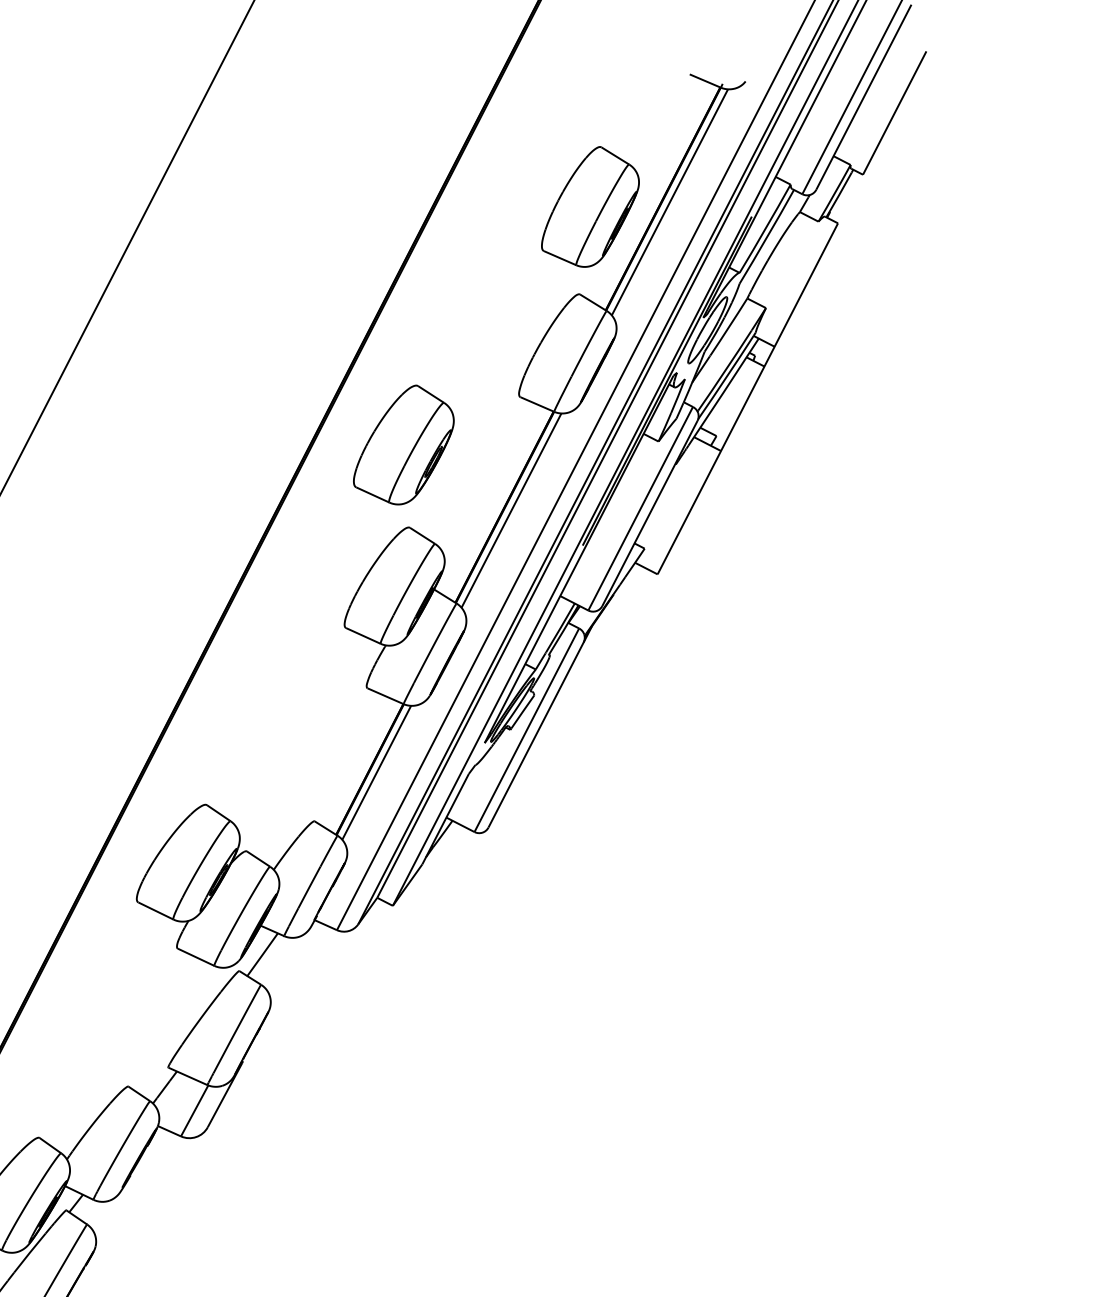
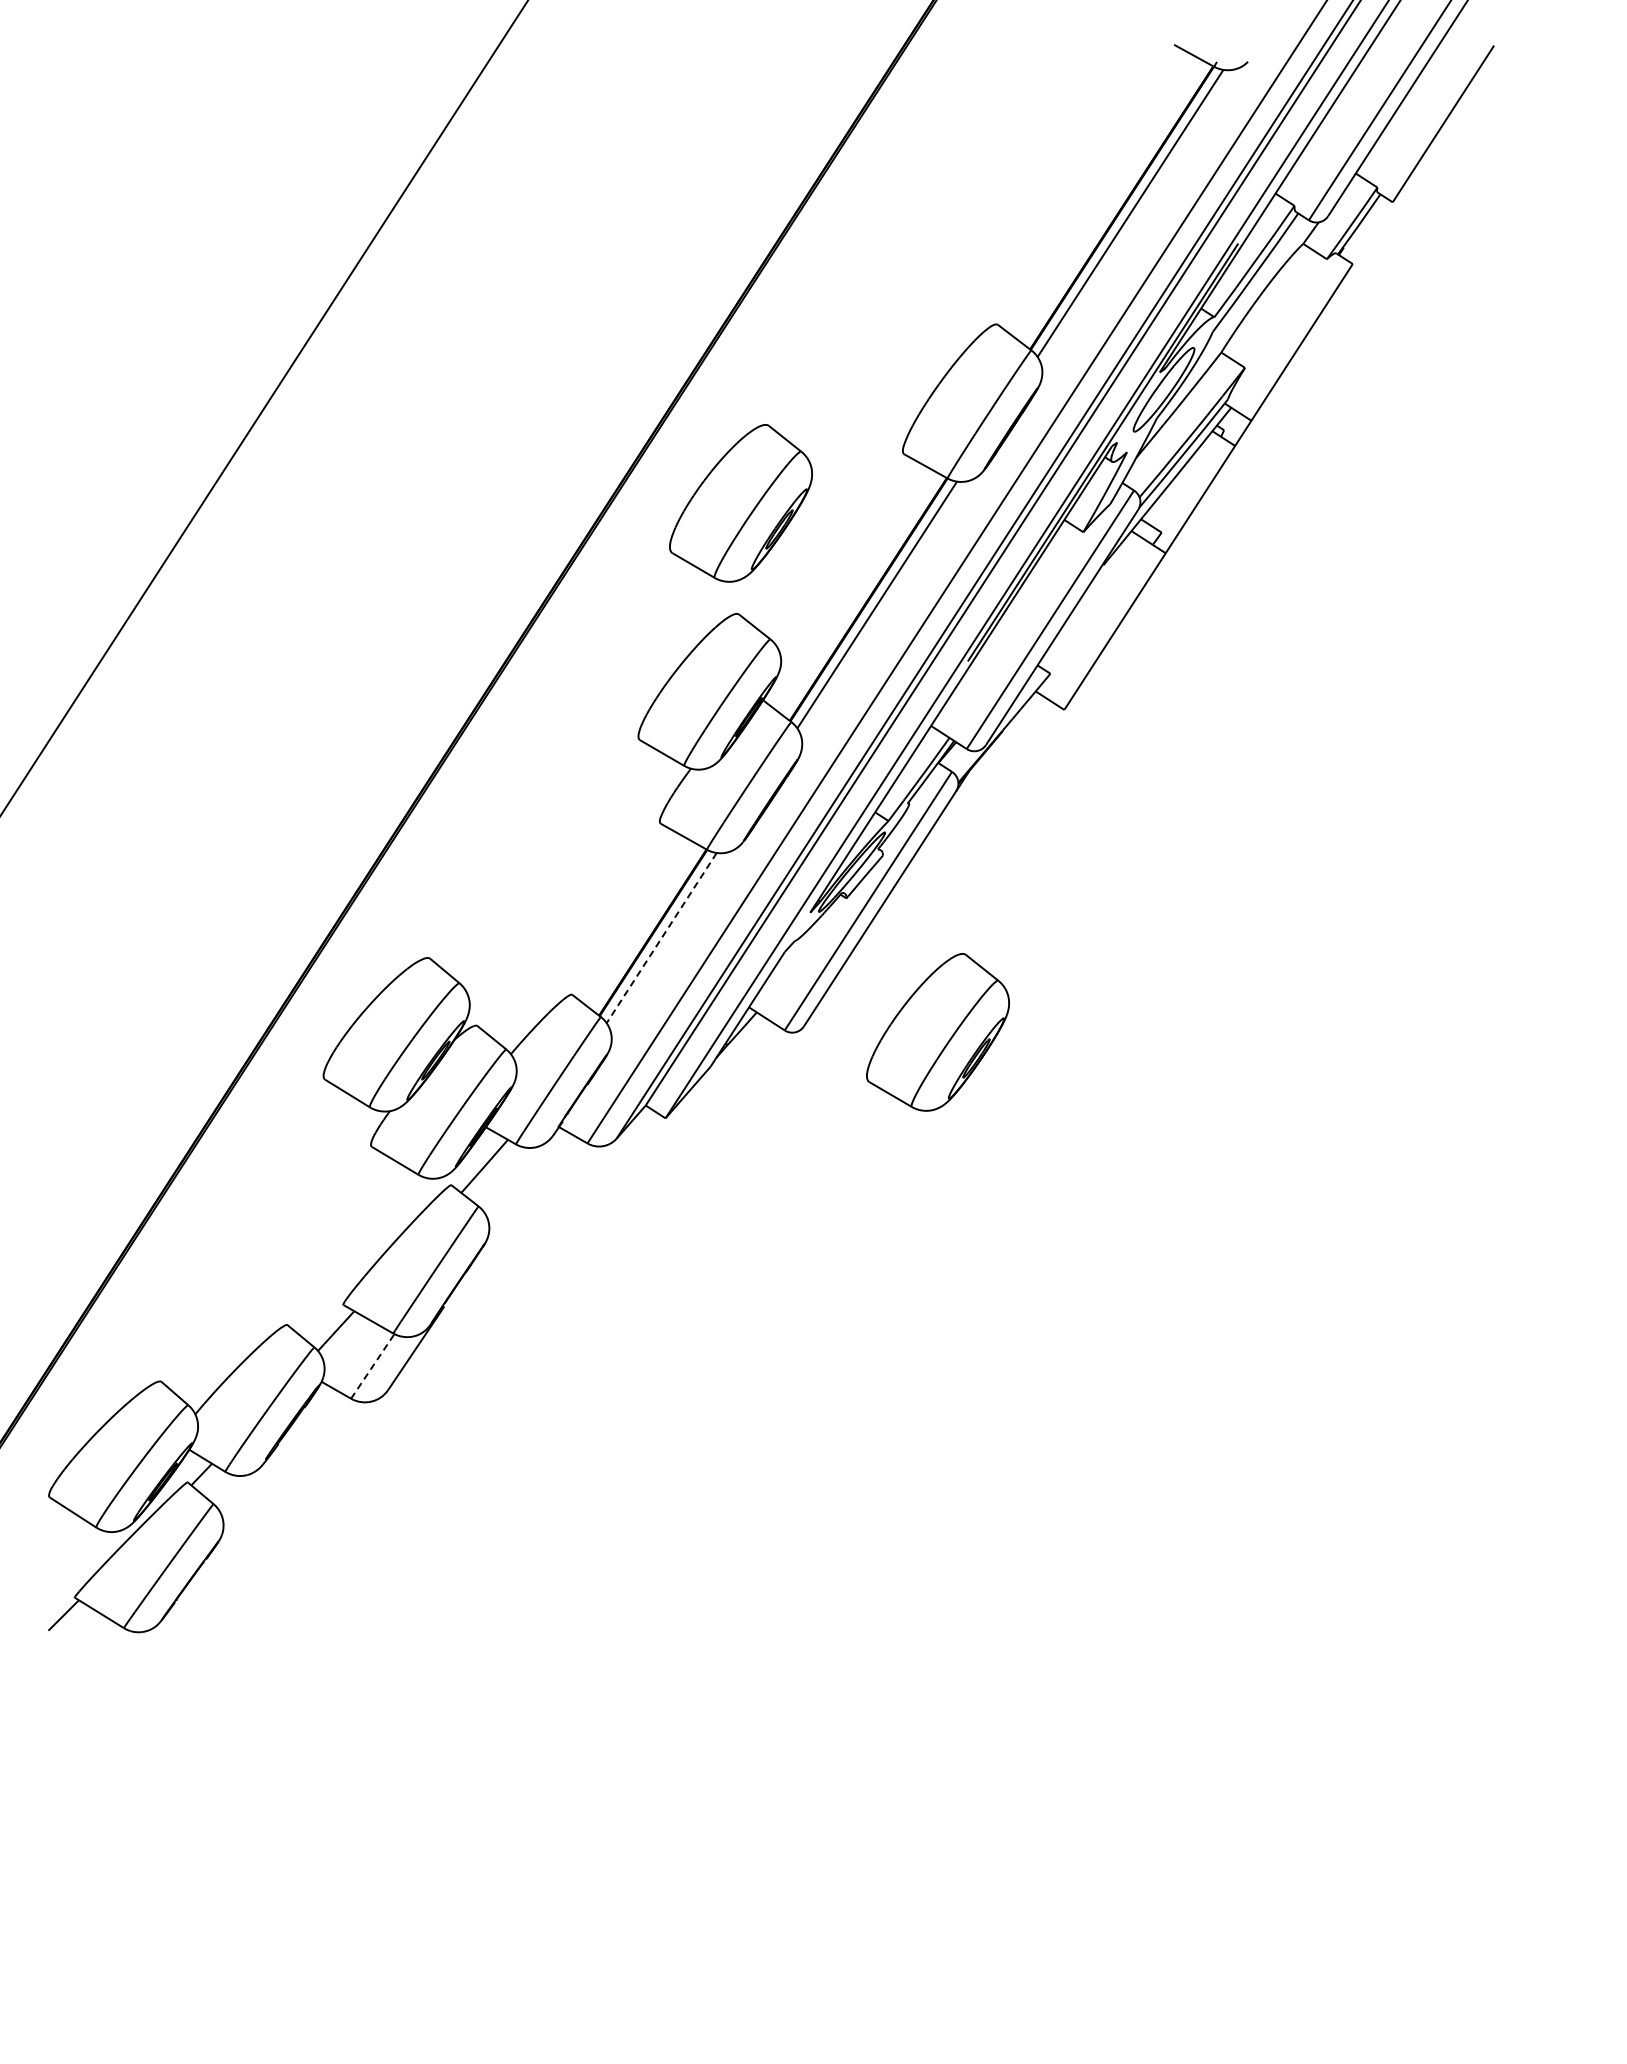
part: (589, 207) -> (1022, 209), removed
line: (376, 773) -> (661, 938), solid -> dashed
part: (587, 822) -> (937, 1032), added
line: (194, 1111) -> (372, 1366), solid -> dashed

